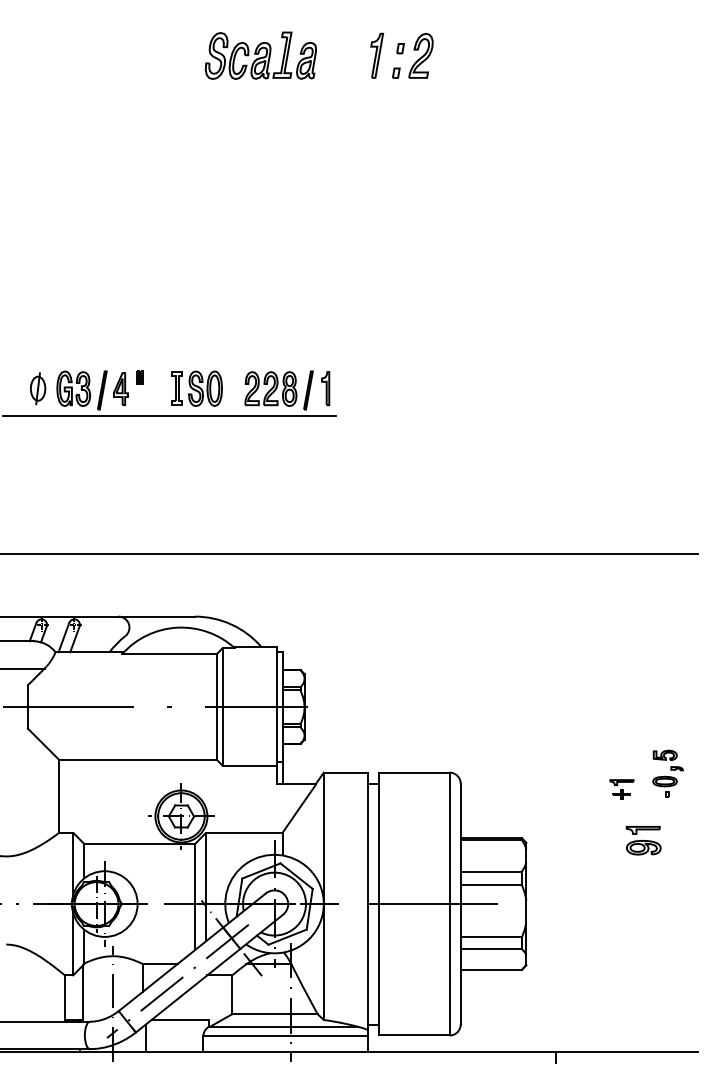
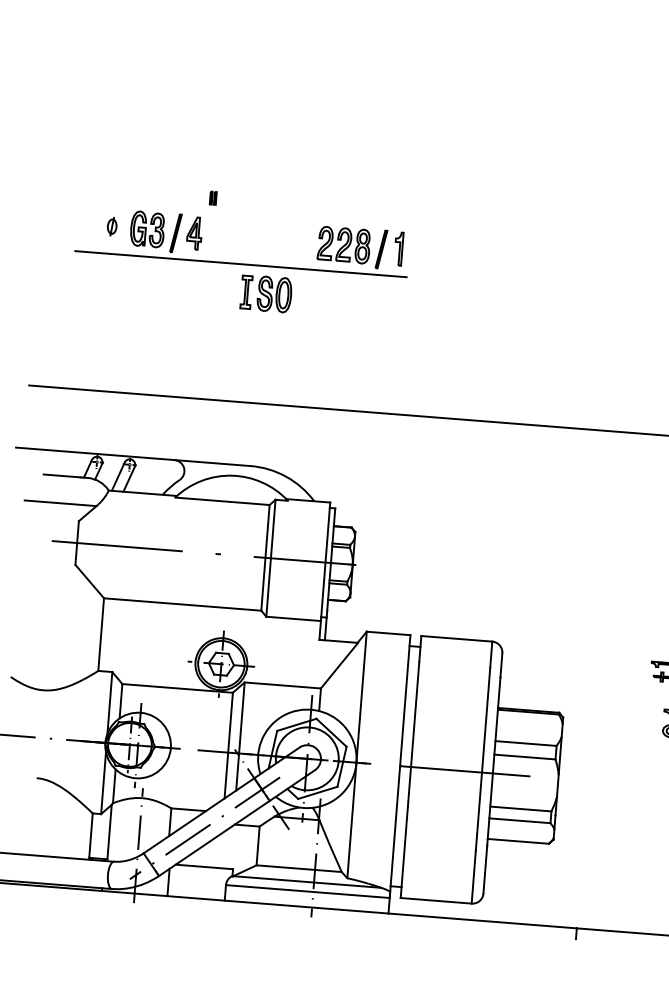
part: (139, 377) -> (213, 198), moved
part: (38, 388) -> (112, 226), size x0.6
part: (196, 388) -> (265, 293), moved

